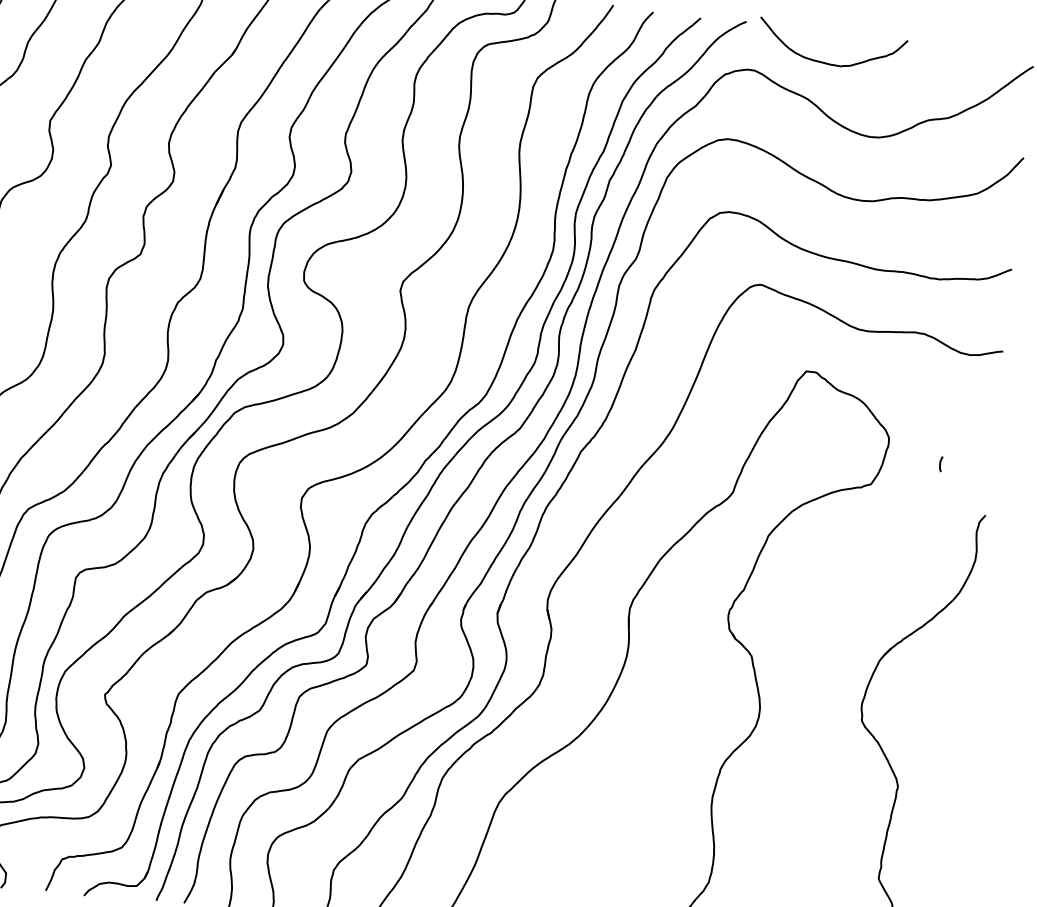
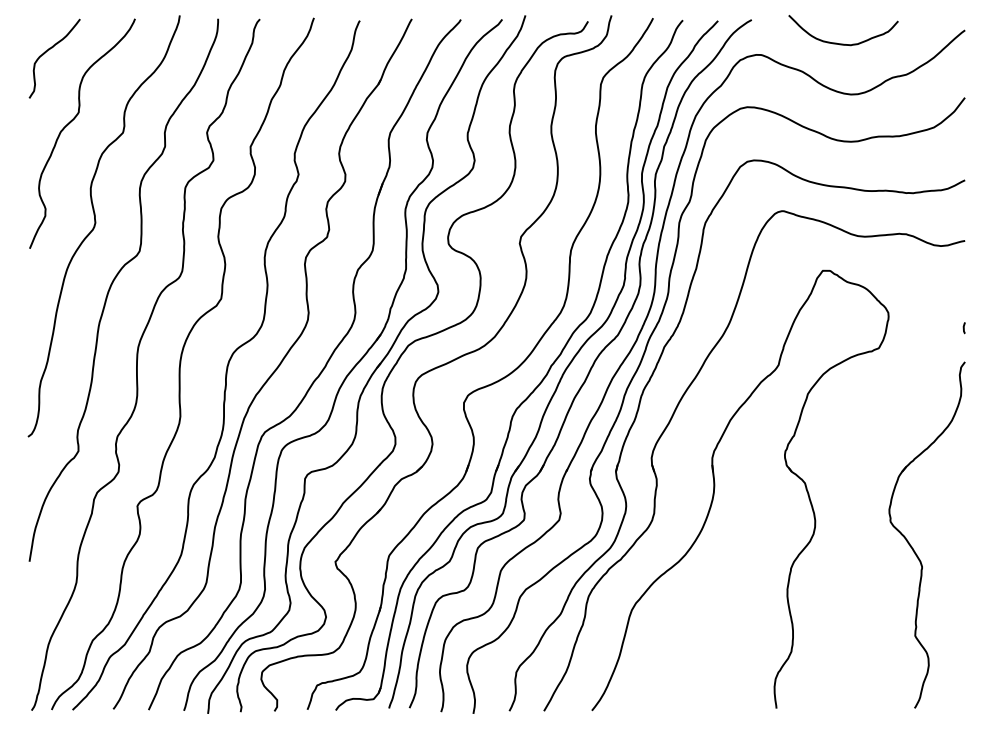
curve: (830, 62) -> (843, 43), moved
curve: (939, 464) -> (963, 328), moved

